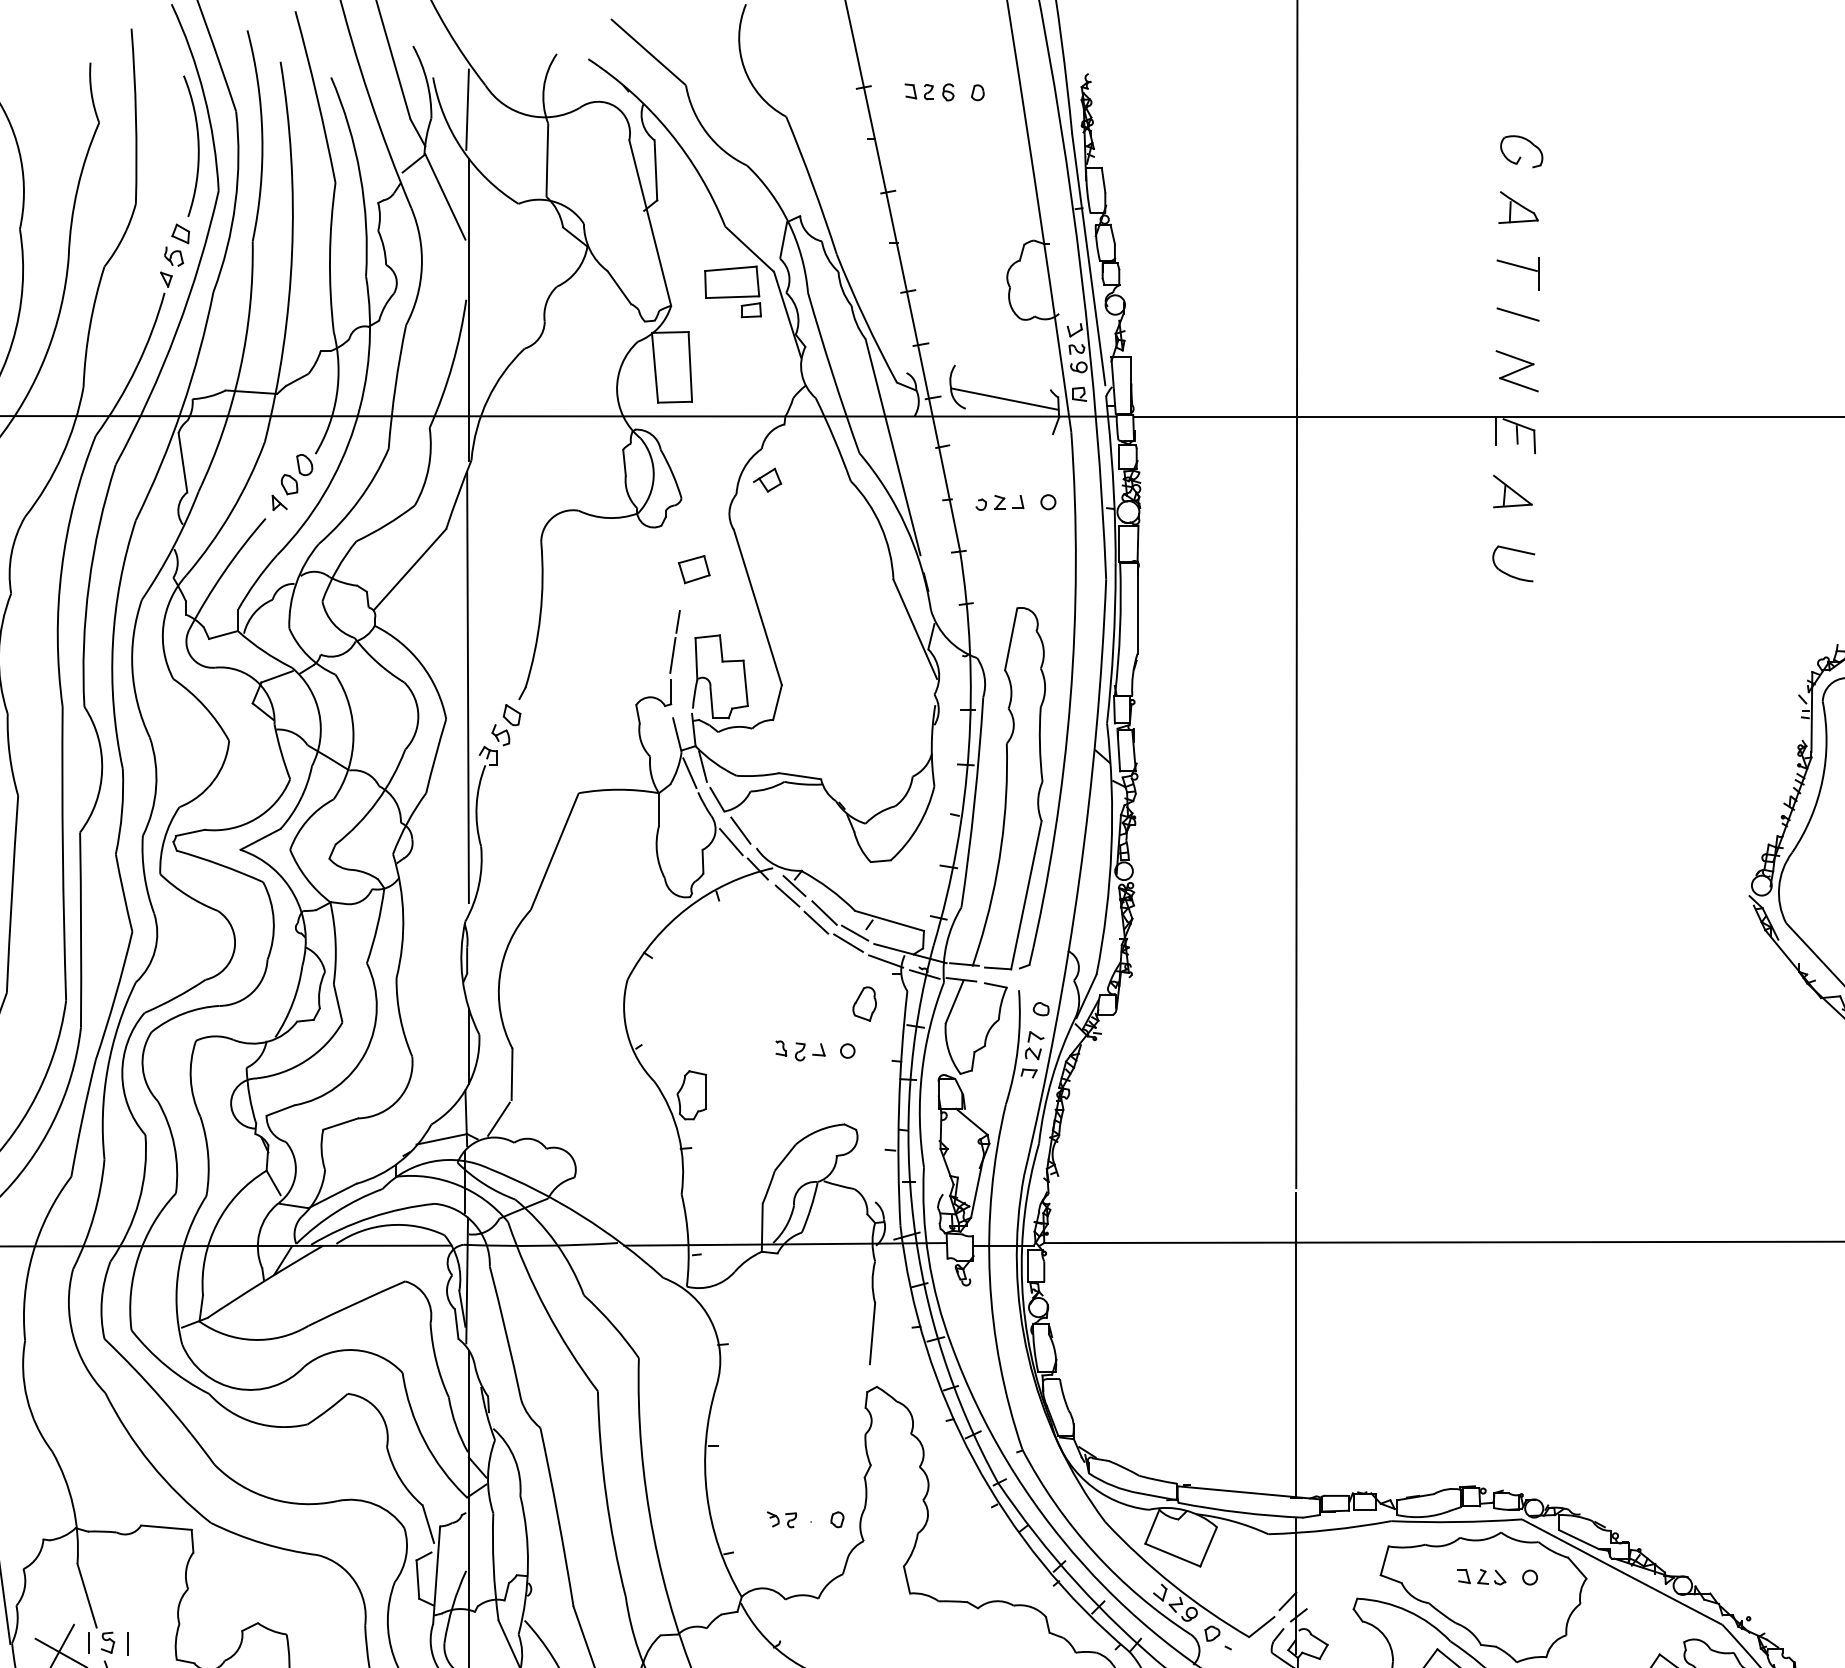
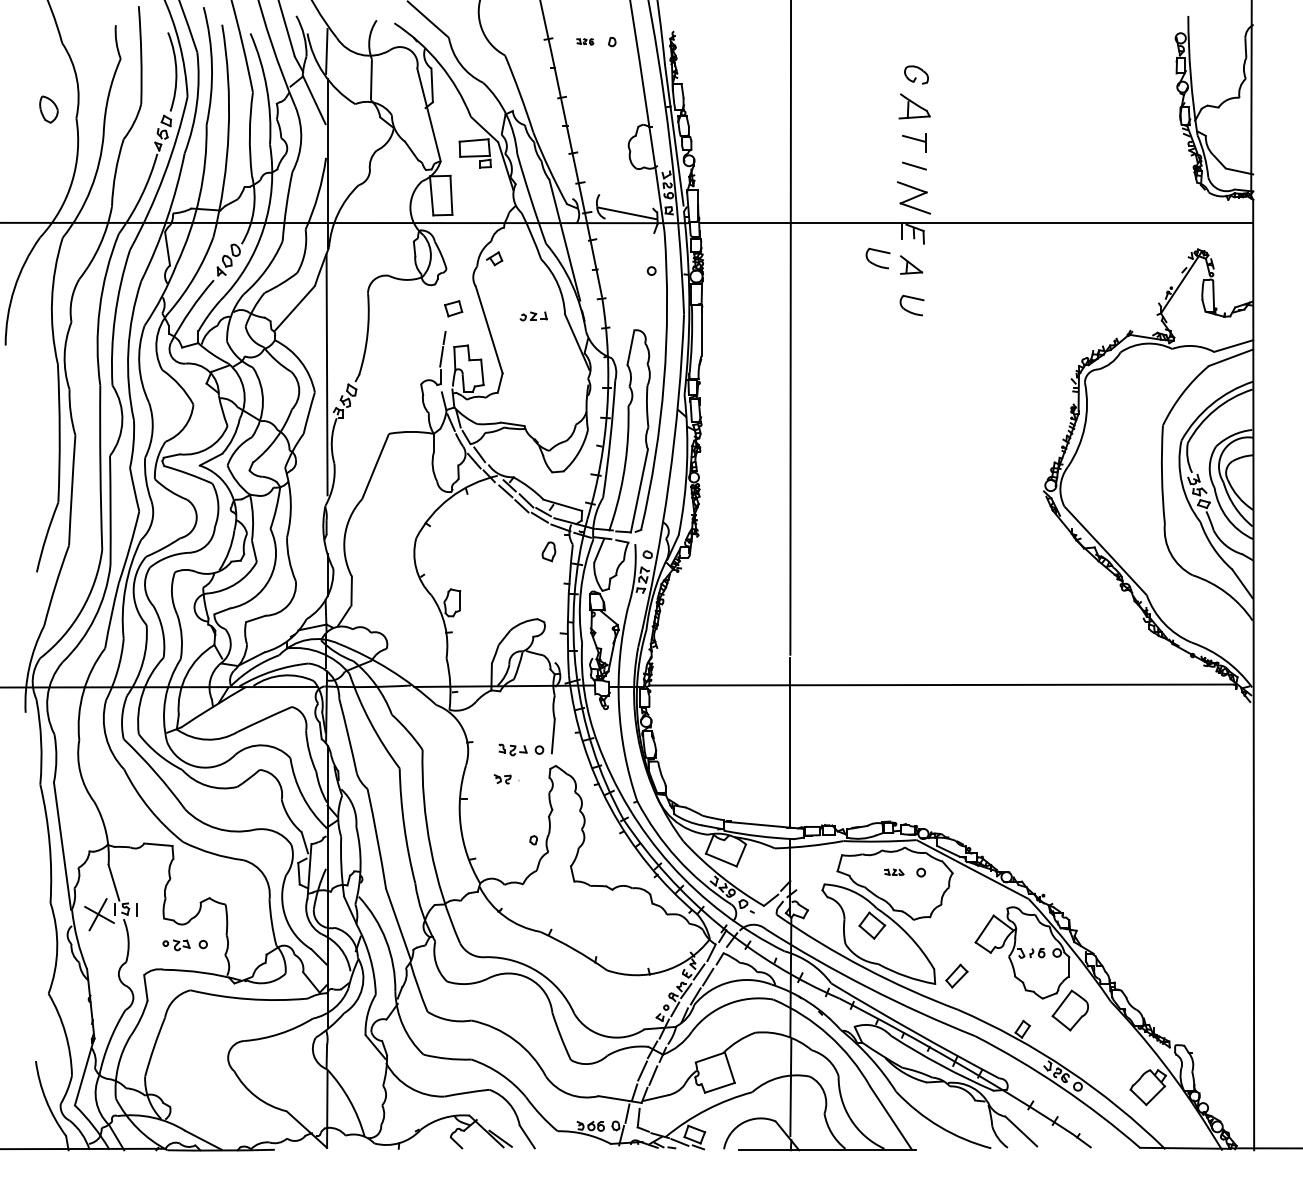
part: (930, 91) -> (585, 41), size x0.6
part: (1518, 206) -> (914, 105), size x1.4
part: (1516, 370) -> (913, 197), size x1.4
part: (1451, 479) -> (877, 258), added
part: (999, 502) -> (533, 316), moved
part: (815, 1049) -> (521, 749), moved
part: (788, 1520) -> (506, 779), moved
part: (1482, 1577) -> (894, 872), size x0.7

